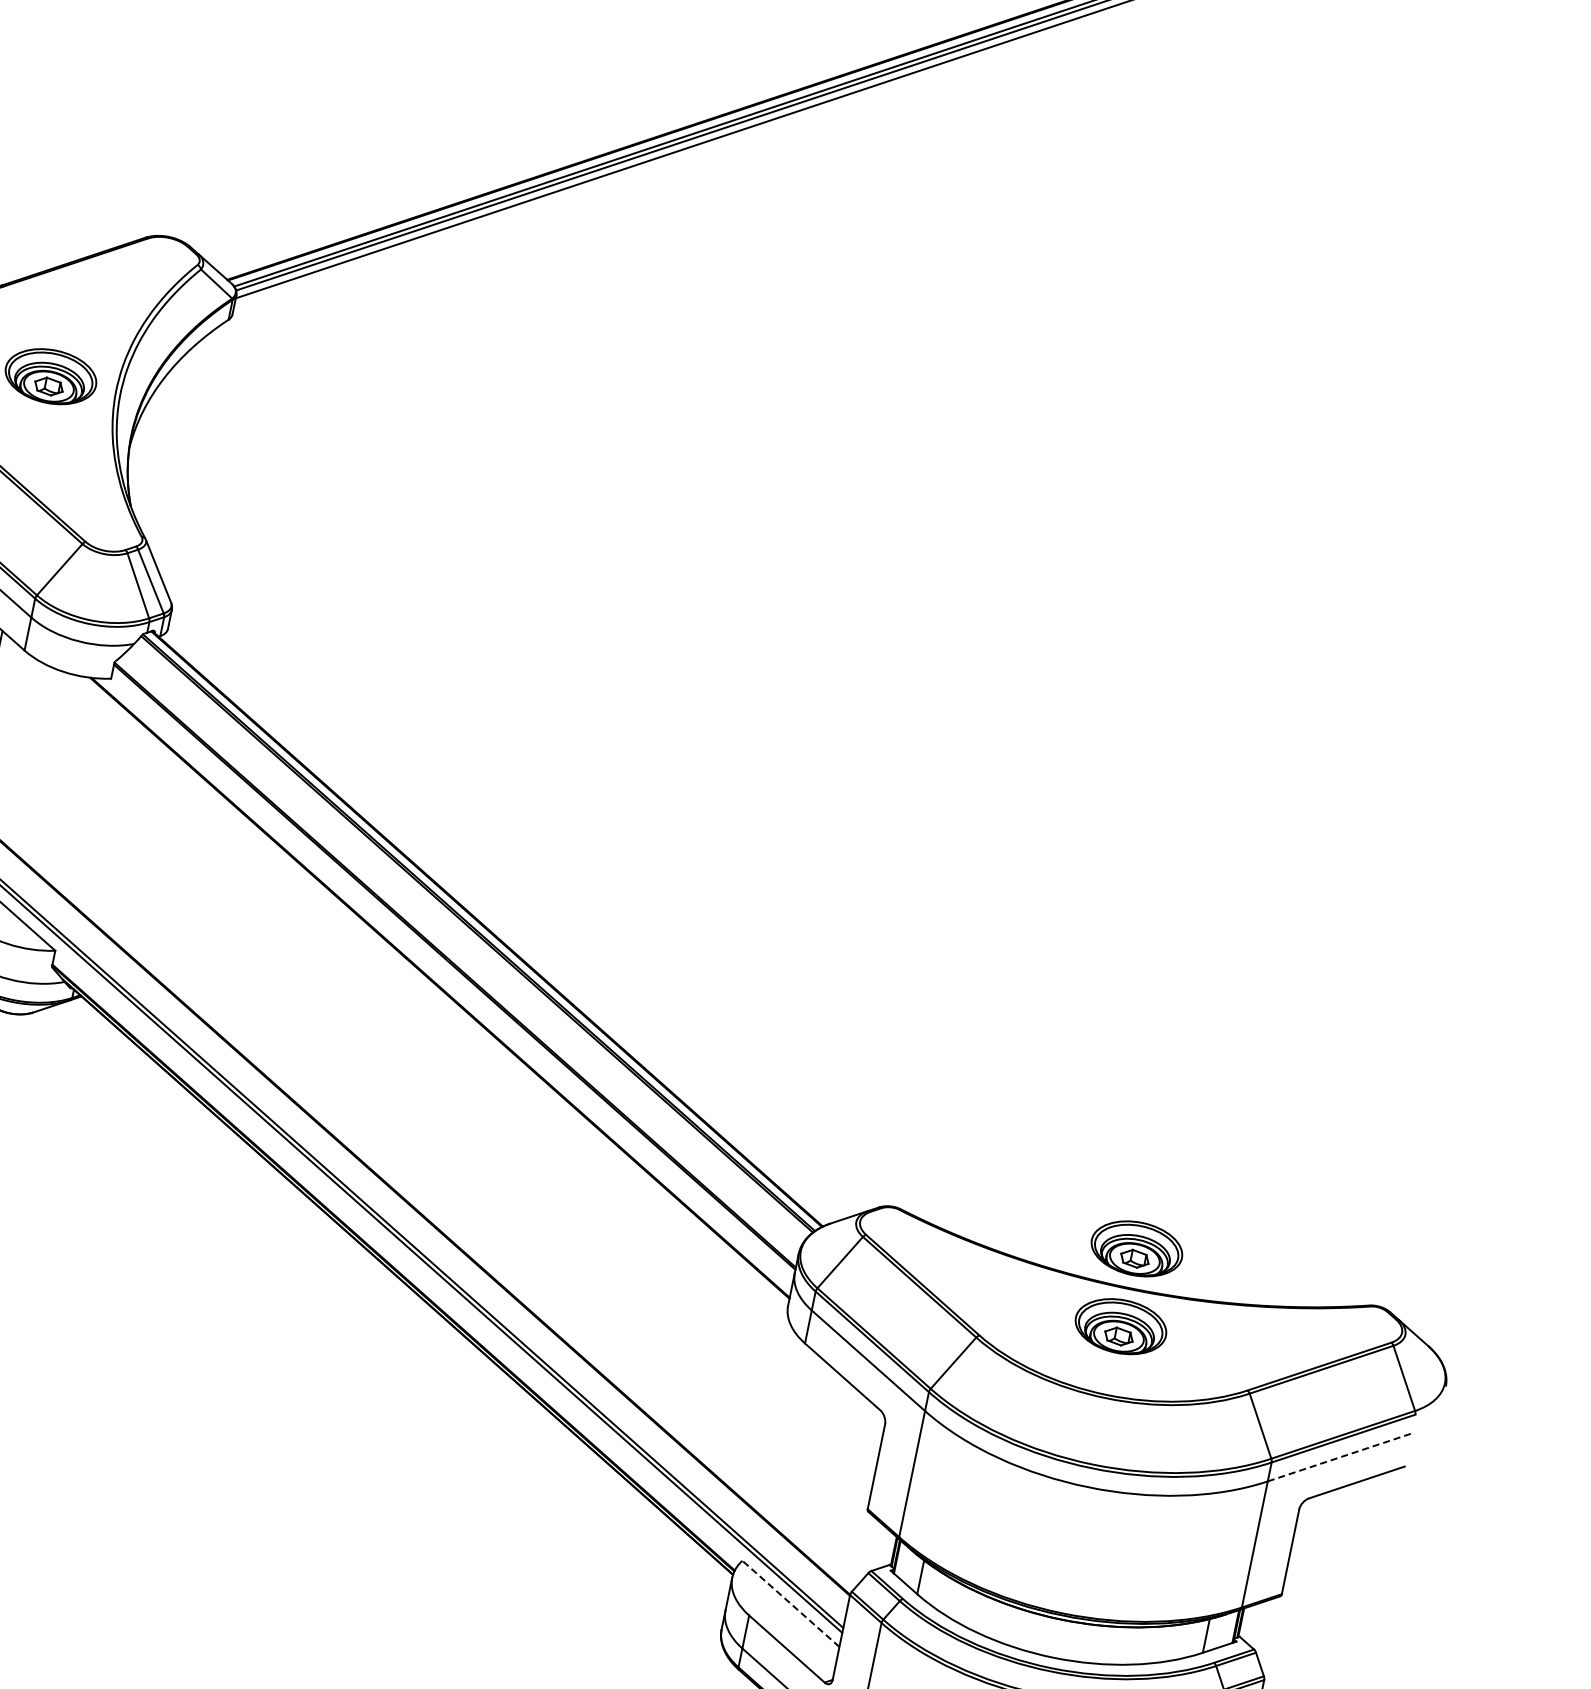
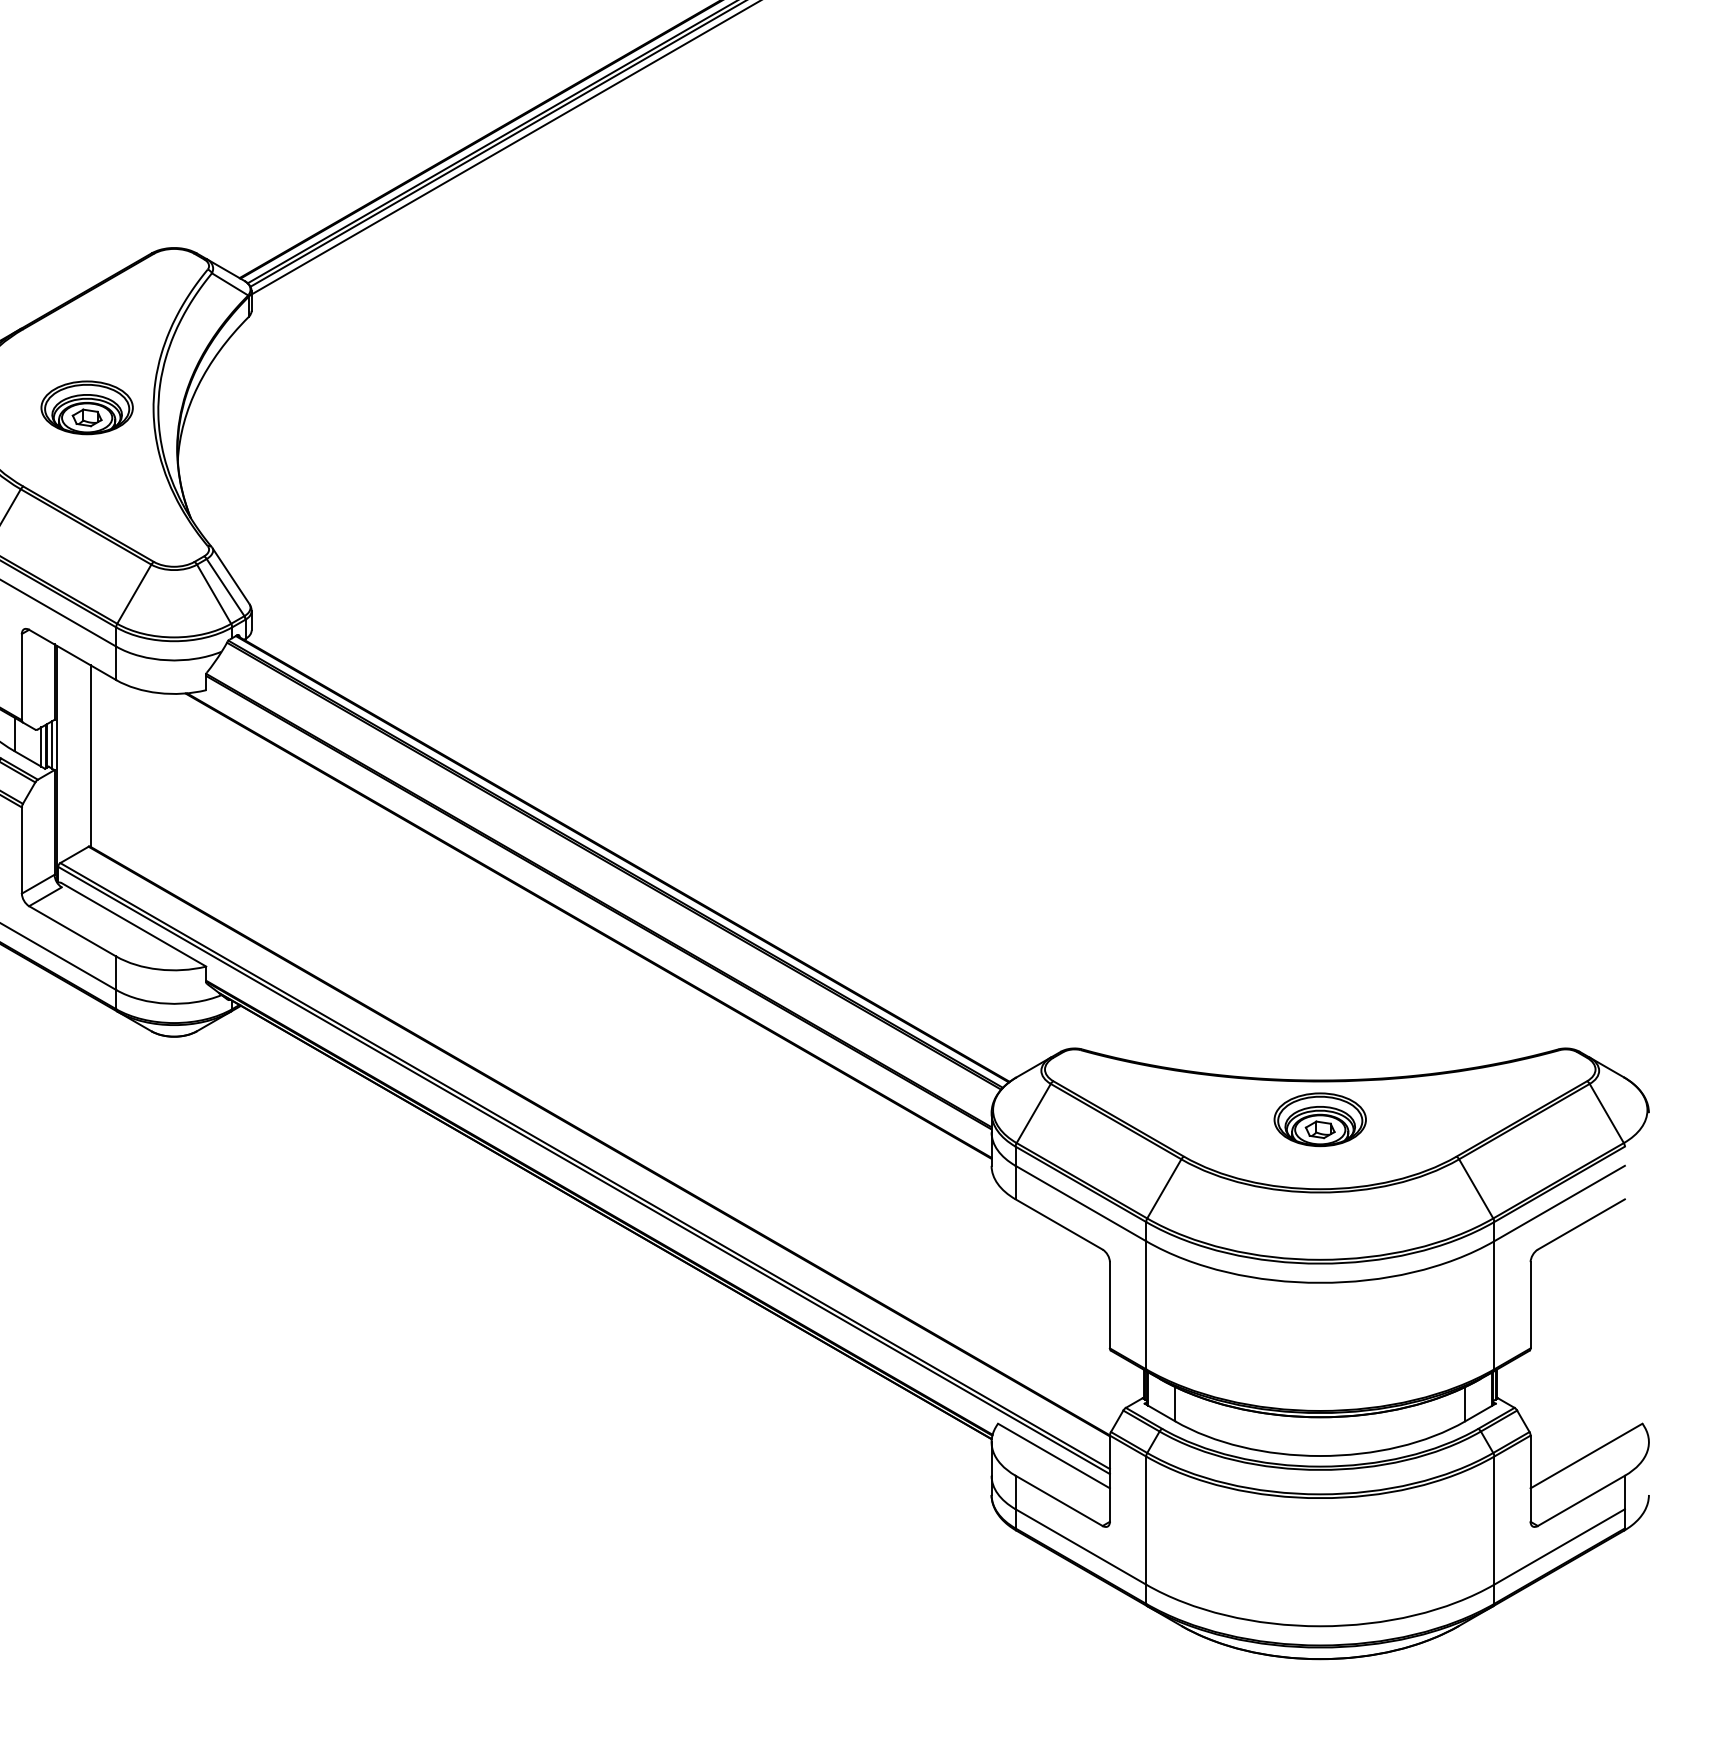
part: (1136, 1248) -> (1319, 1040), removed
line: (1340, 1457) -> (1560, 1203), dashed -> solid
line: (791, 1604) -> (1054, 1456), dashed -> solid

